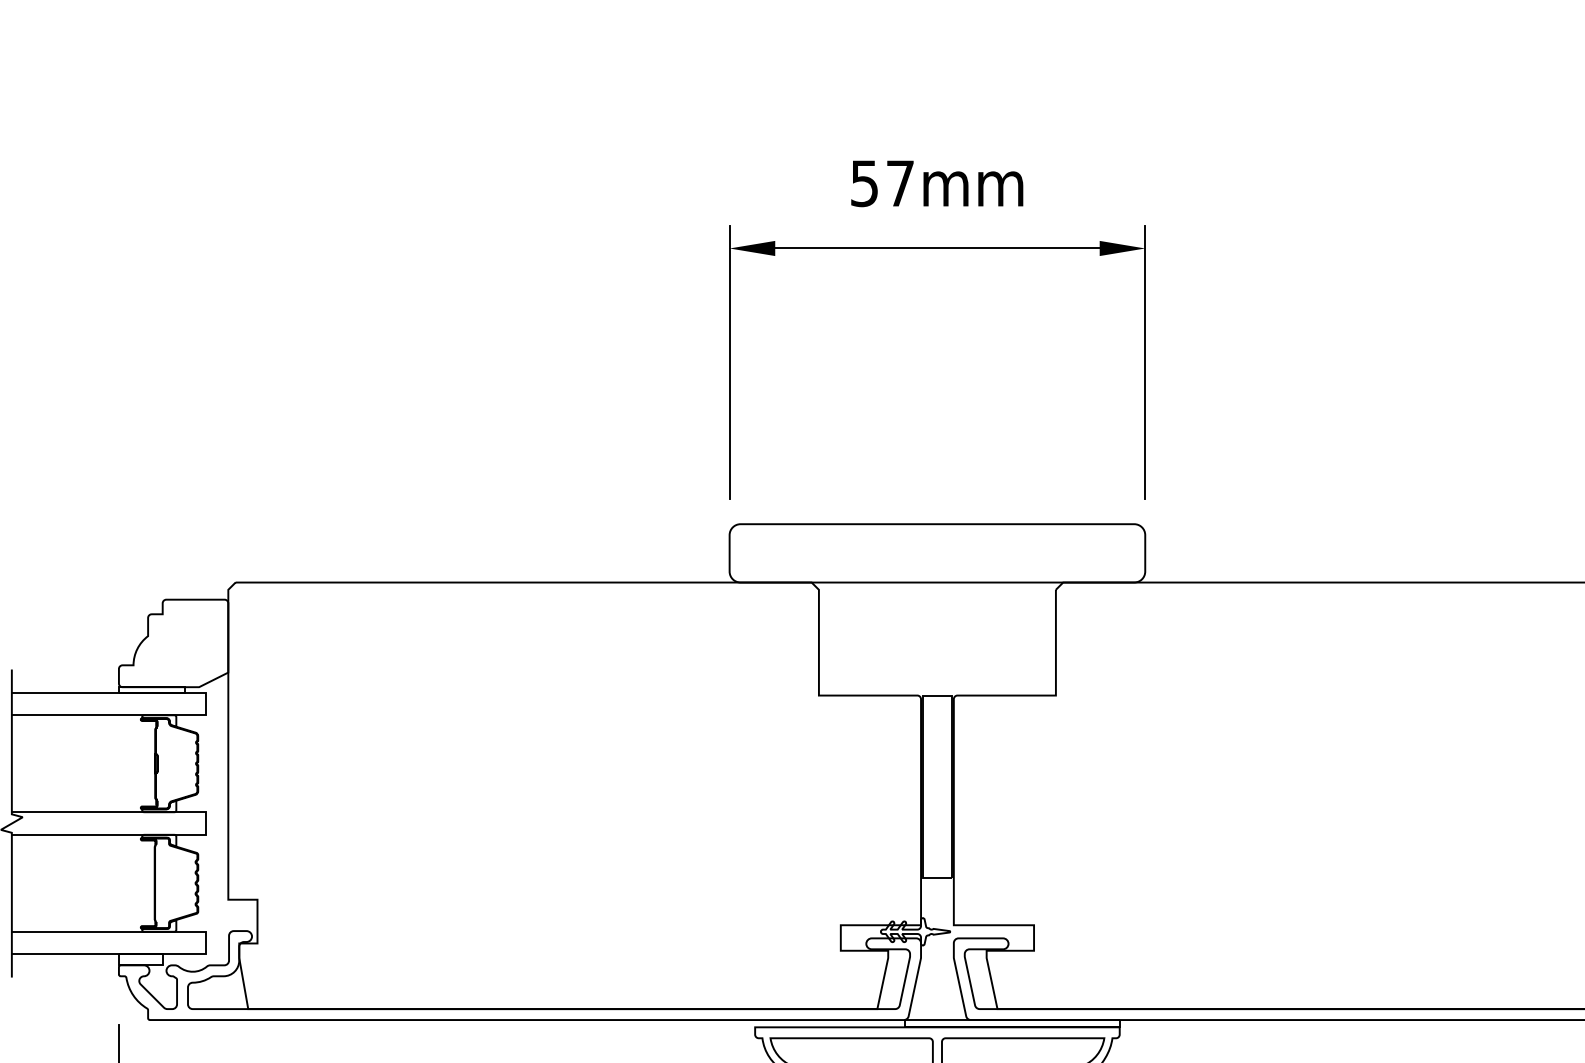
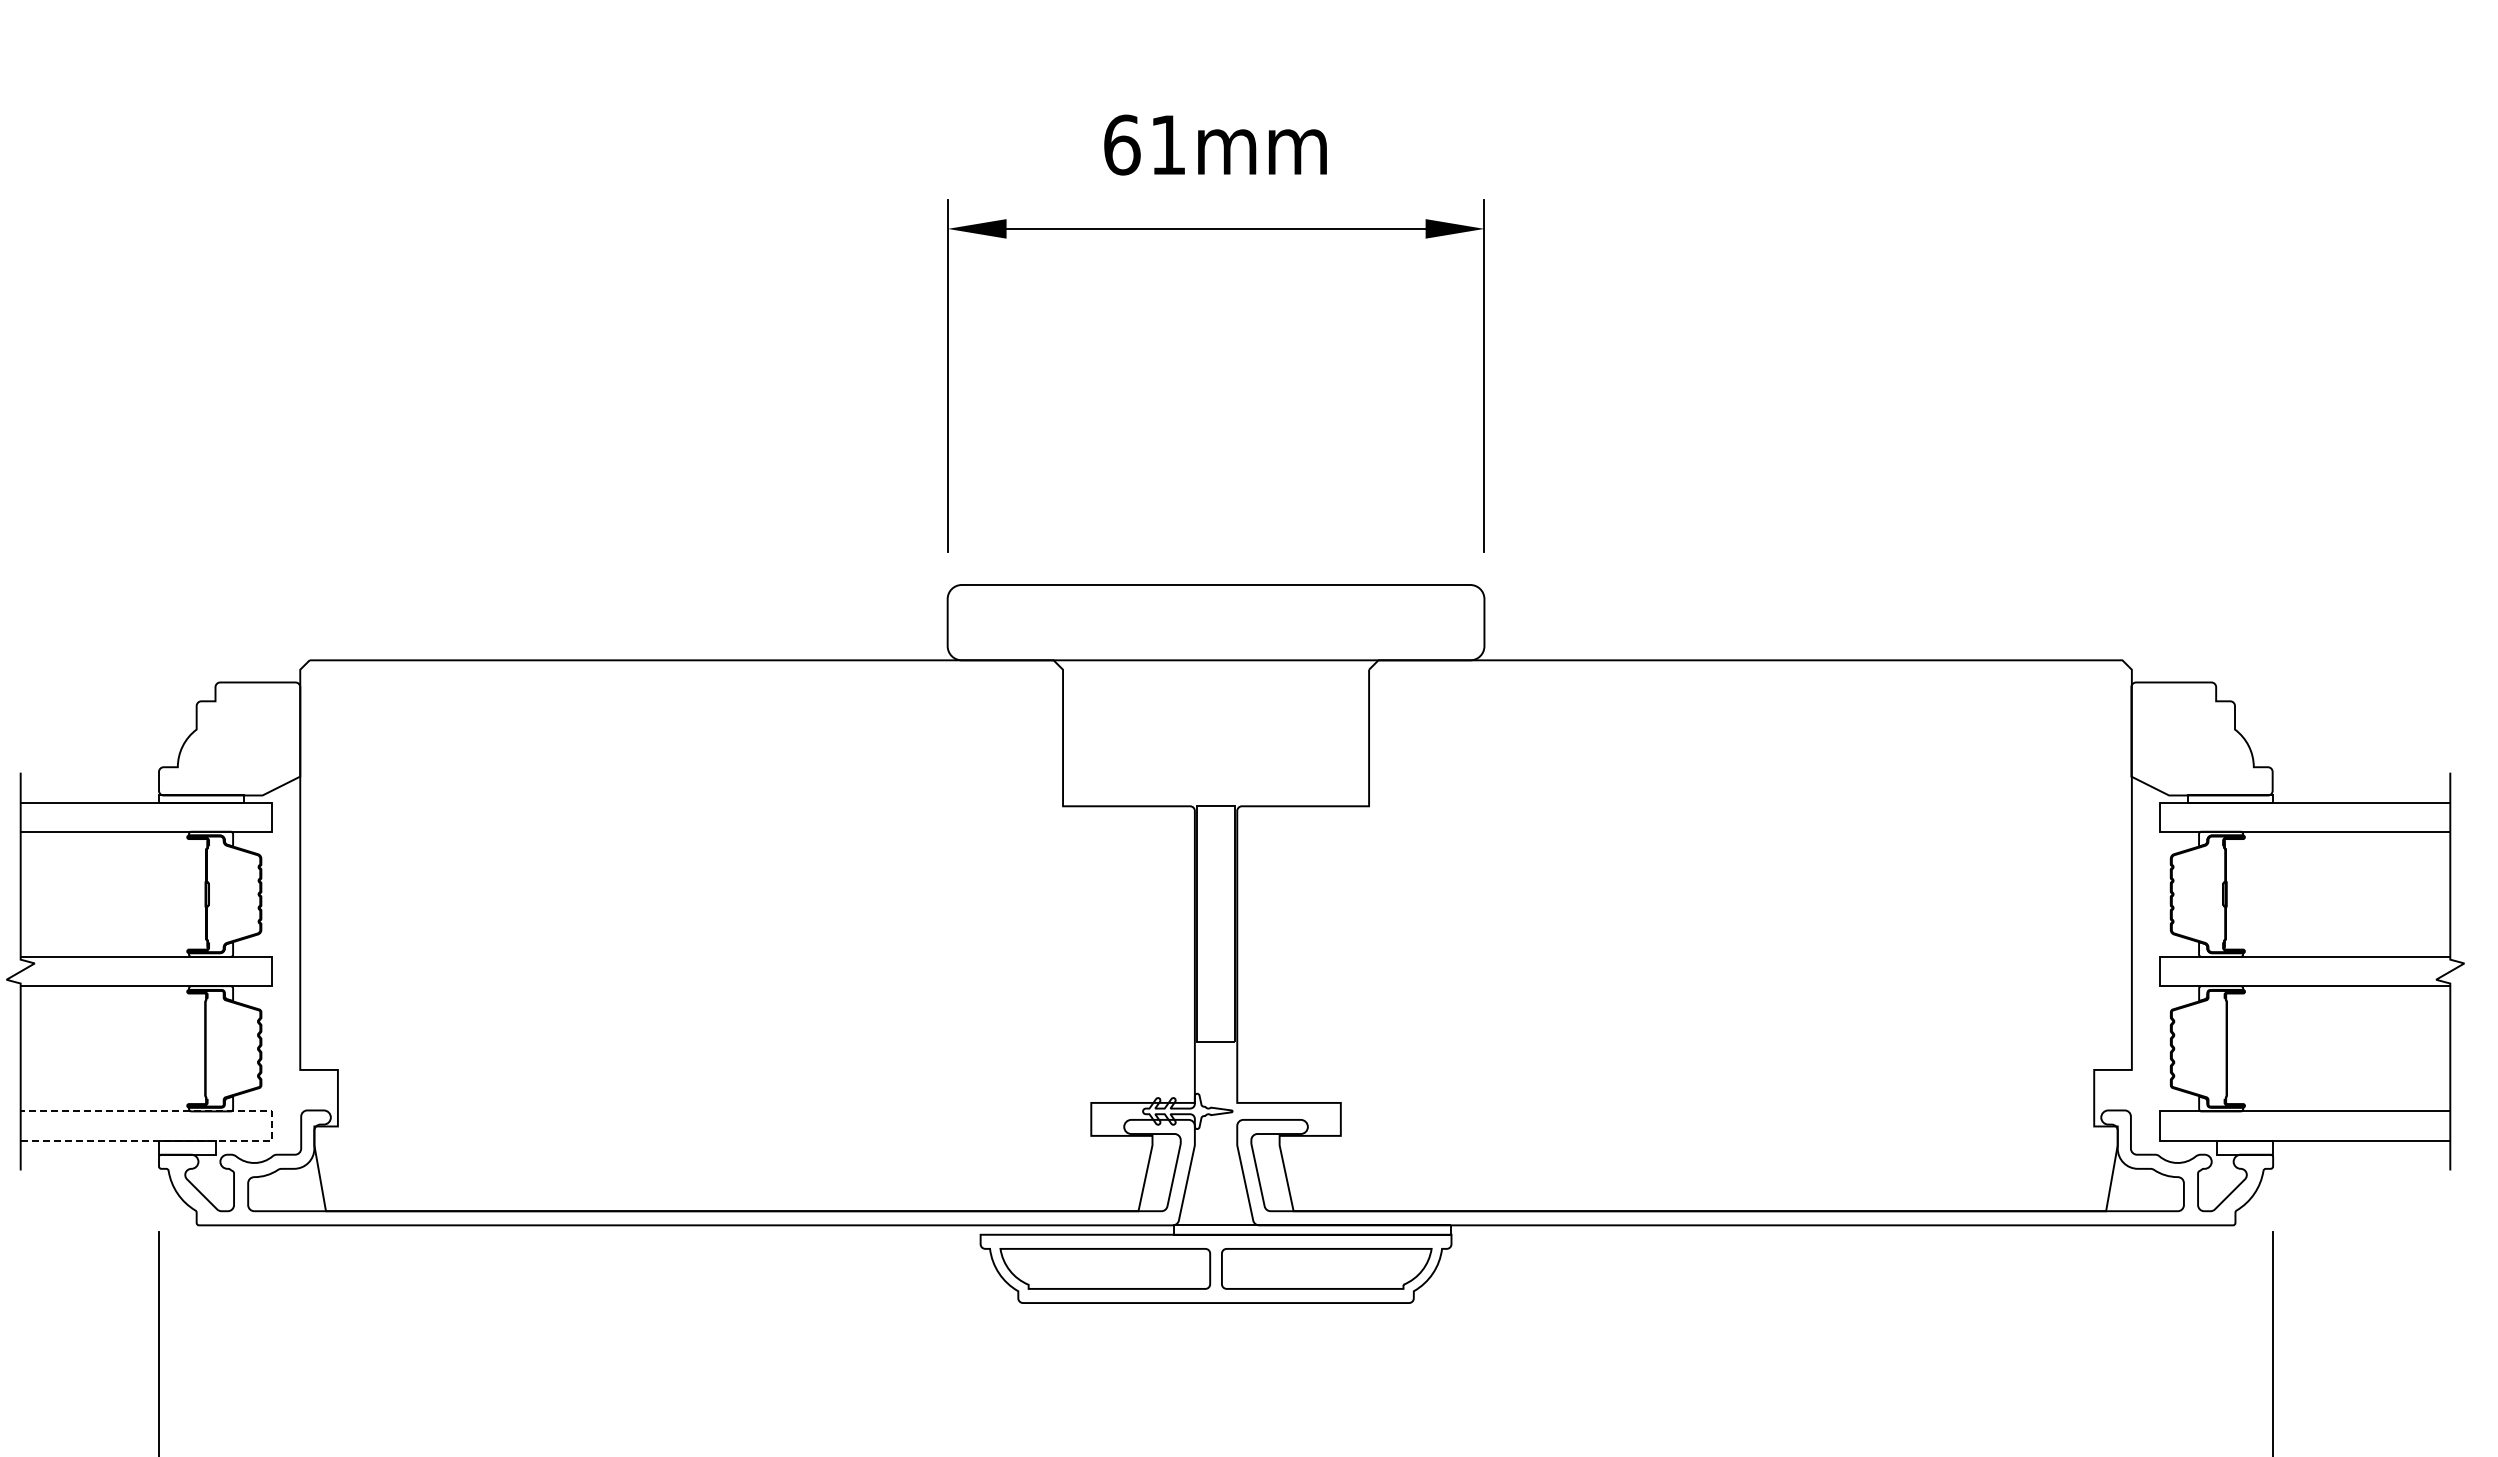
text: (882, 183) -> (1144, 144), 57mm -> 61mm
line: (206, 943) -> (272, 1126), solid -> dashed

